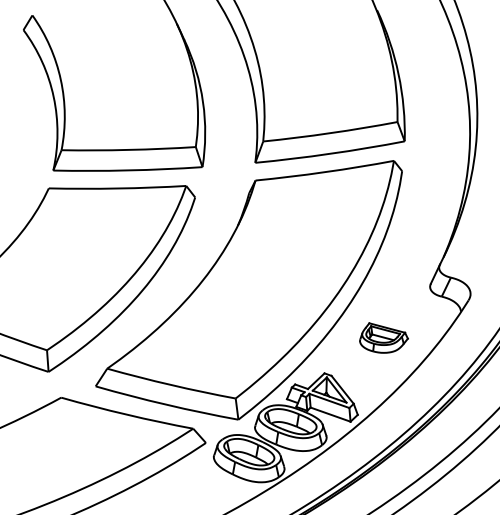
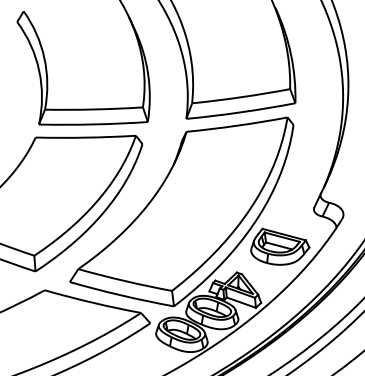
part: (383, 337) -> (279, 246), size x1.67

